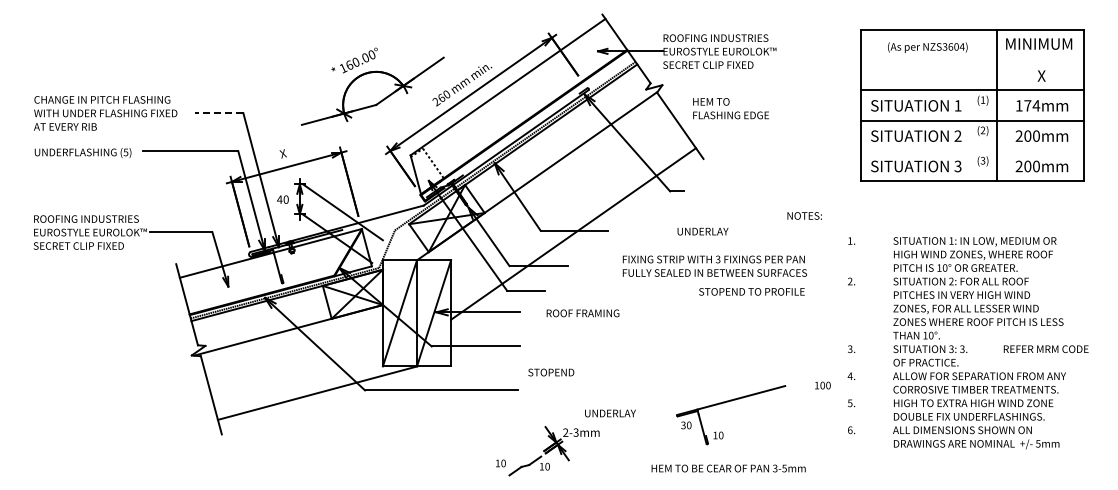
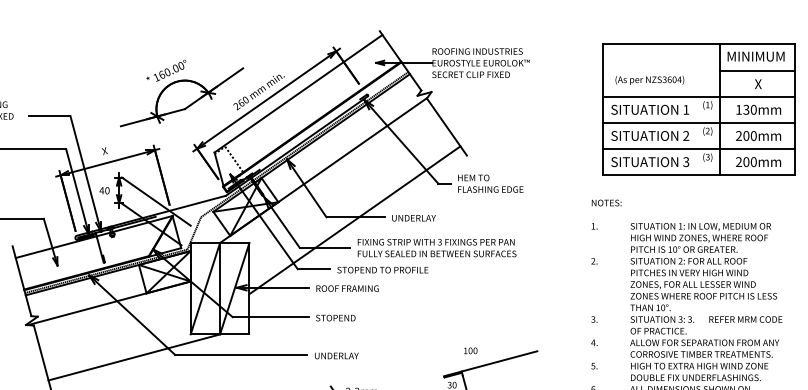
text: (927, 47) -> (649, 80), moved
line: (1040, 60) -> (757, 70), added
text: (1032, 105) -> (750, 109), 174mm -> 130mm
text: (730, 108) -> (490, 183), moved
line: (218, 113) -> (49, 116), dashed -> solid
line: (972, 151) -> (698, 149), added
text: (804, 215) -> (606, 202), moved
text: (702, 231) -> (413, 218), moved
text: (714, 265) -> (436, 247), moved
text: (751, 291) -> (382, 269), moved
text: (582, 313) -> (347, 288), moved
text: (1045, 349) -> (745, 319), moved
text: (551, 372) -> (335, 318), moved
text: (822, 385) -> (470, 350), moved
text: (610, 413) -> (336, 355), moved

